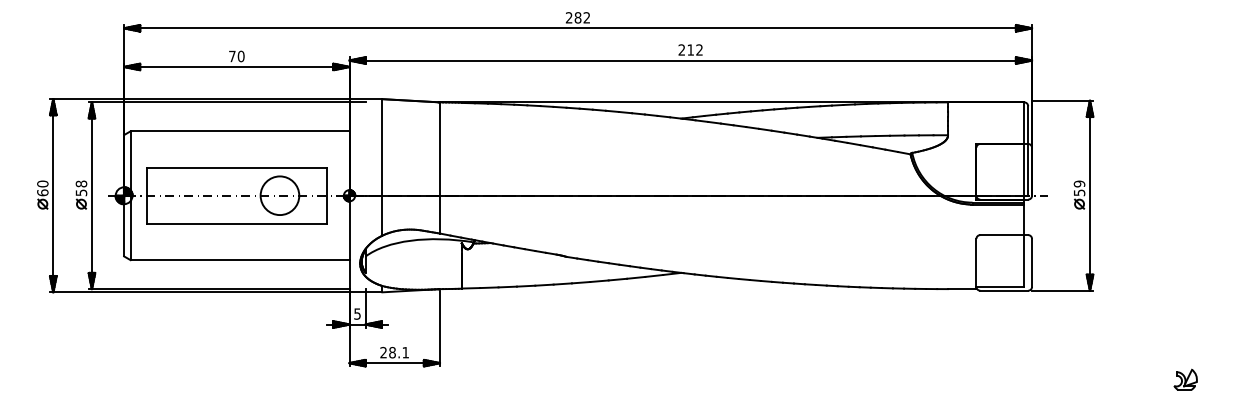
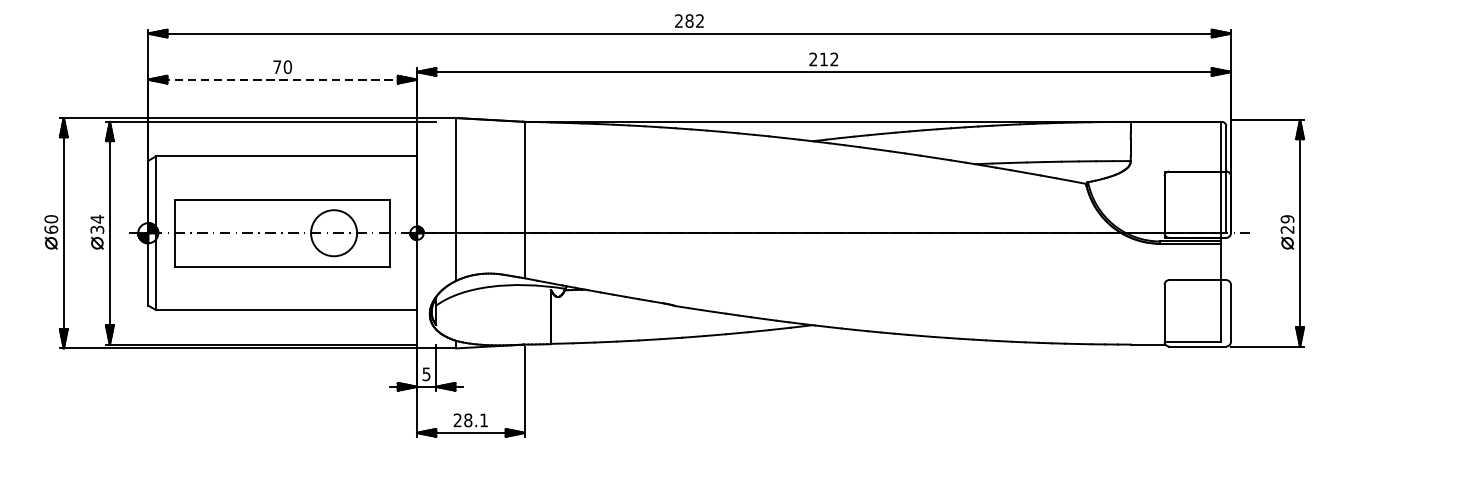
line: (236, 66) -> (282, 79), solid -> dashed
text: (81, 187) -> (97, 223), 58 -> 34
text: (1079, 192) -> (1287, 229), 59 -> 29
part: (1185, 379) -> (1413, 452), removed

